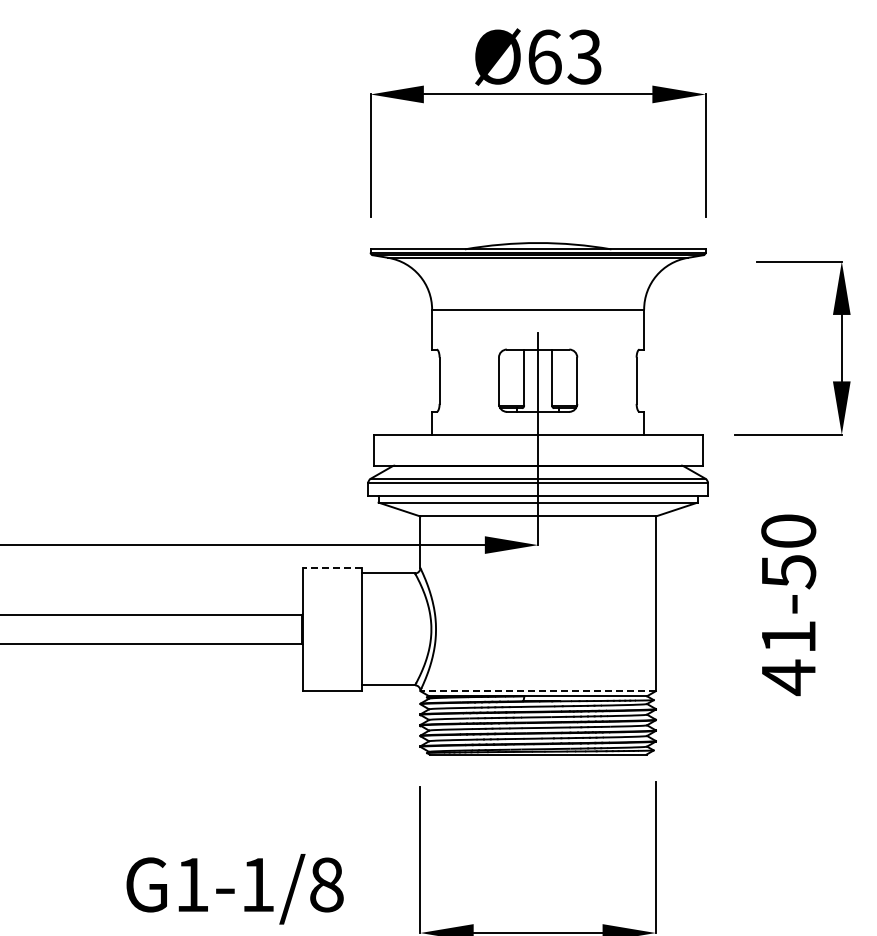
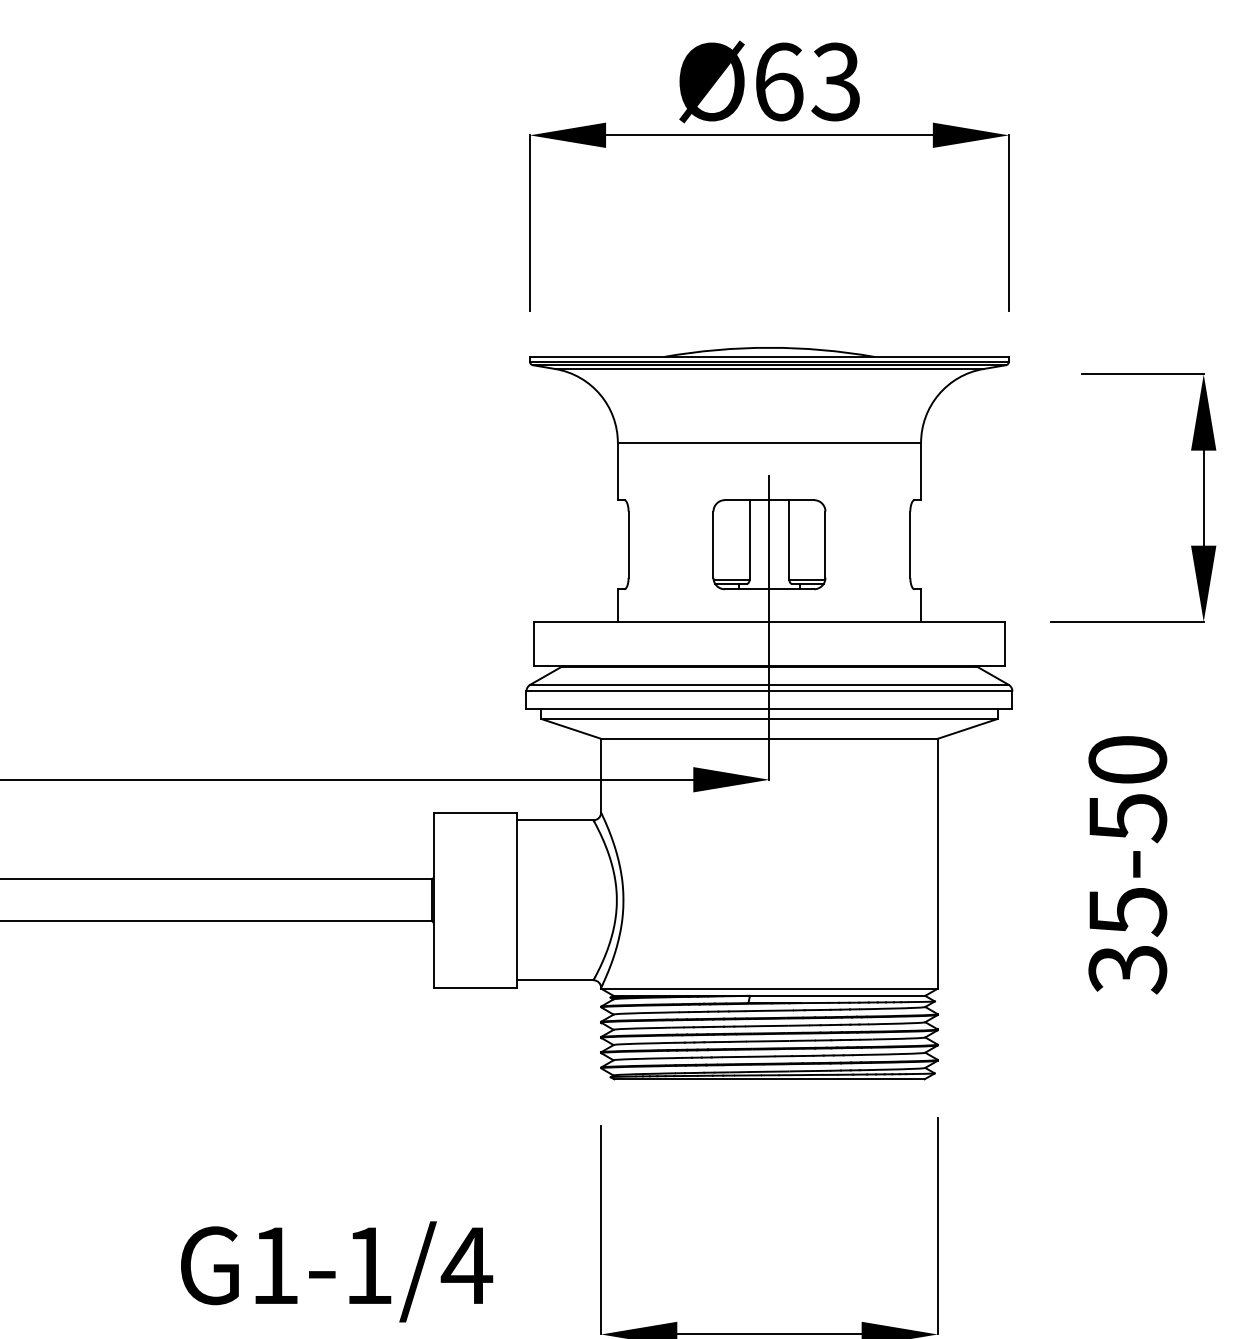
line: (332, 568) -> (475, 813), dashed -> solid
text: (788, 658) -> (1127, 941), 41-50 -> 35-50
line: (538, 691) -> (770, 989), dashed -> solid
text: (326, 884) -> (466, 1265), G1-1/8 -> G1-1/4

